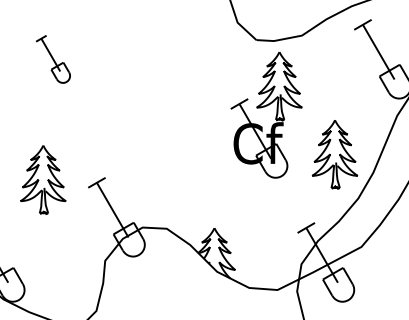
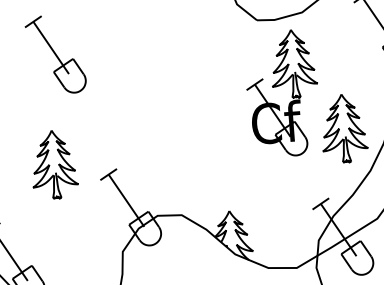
part: (53, 59) -> (56, 54), size x1.67
part: (264, 107) -> (280, 86), moved
part: (43, 179) -> (54, 164), moved

